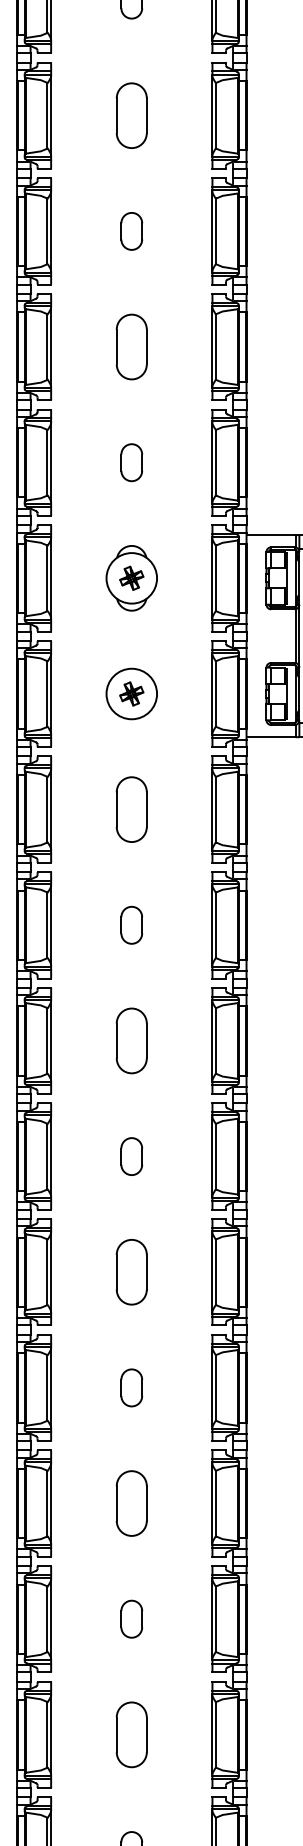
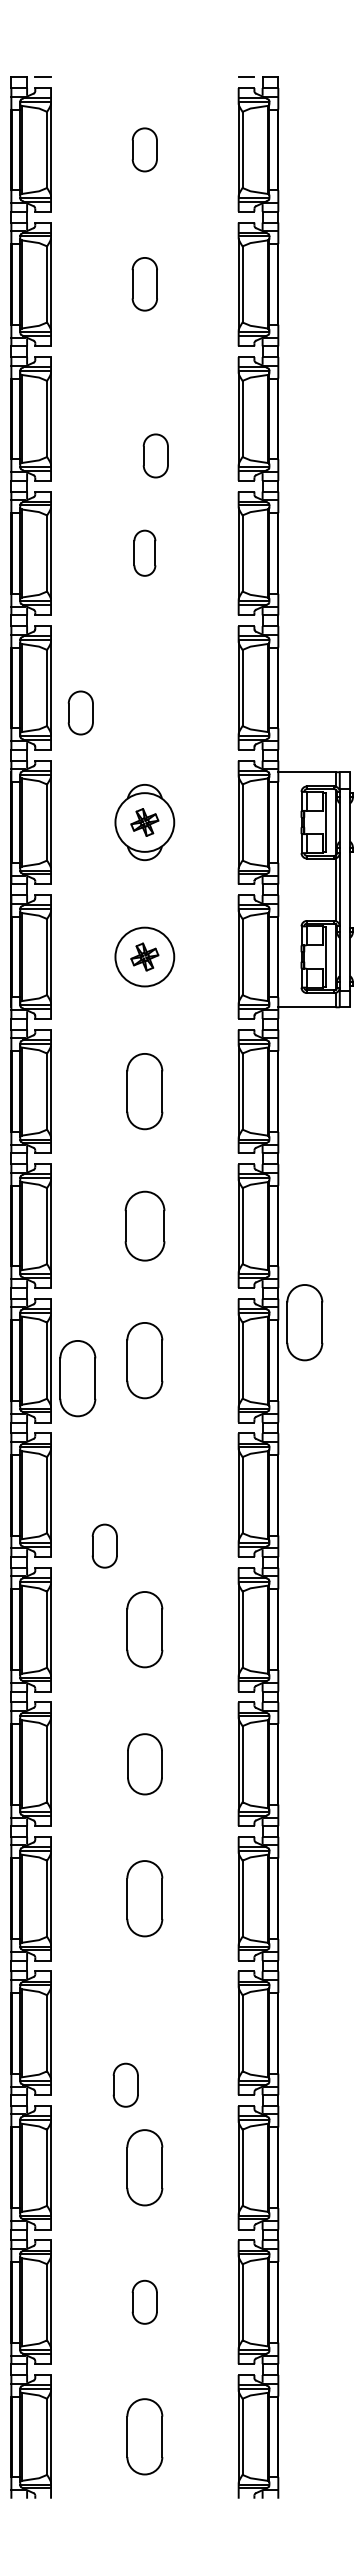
part: (131, 114) -> (144, 283), size x0.7
part: (131, 231) -> (155, 455), moved
part: (131, 346) -> (144, 552), size x0.6
part: (131, 462) -> (80, 712), moved
part: (131, 924) -> (144, 1225), size x1.6
part: (269, 1008) -> (304, 1322), added
part: (73, 1056) -> (77, 1378), added
part: (131, 1156) -> (104, 1545), moved
part: (131, 1387) -> (144, 1763), size x1.4
part: (131, 1618) -> (125, 2084), moved

